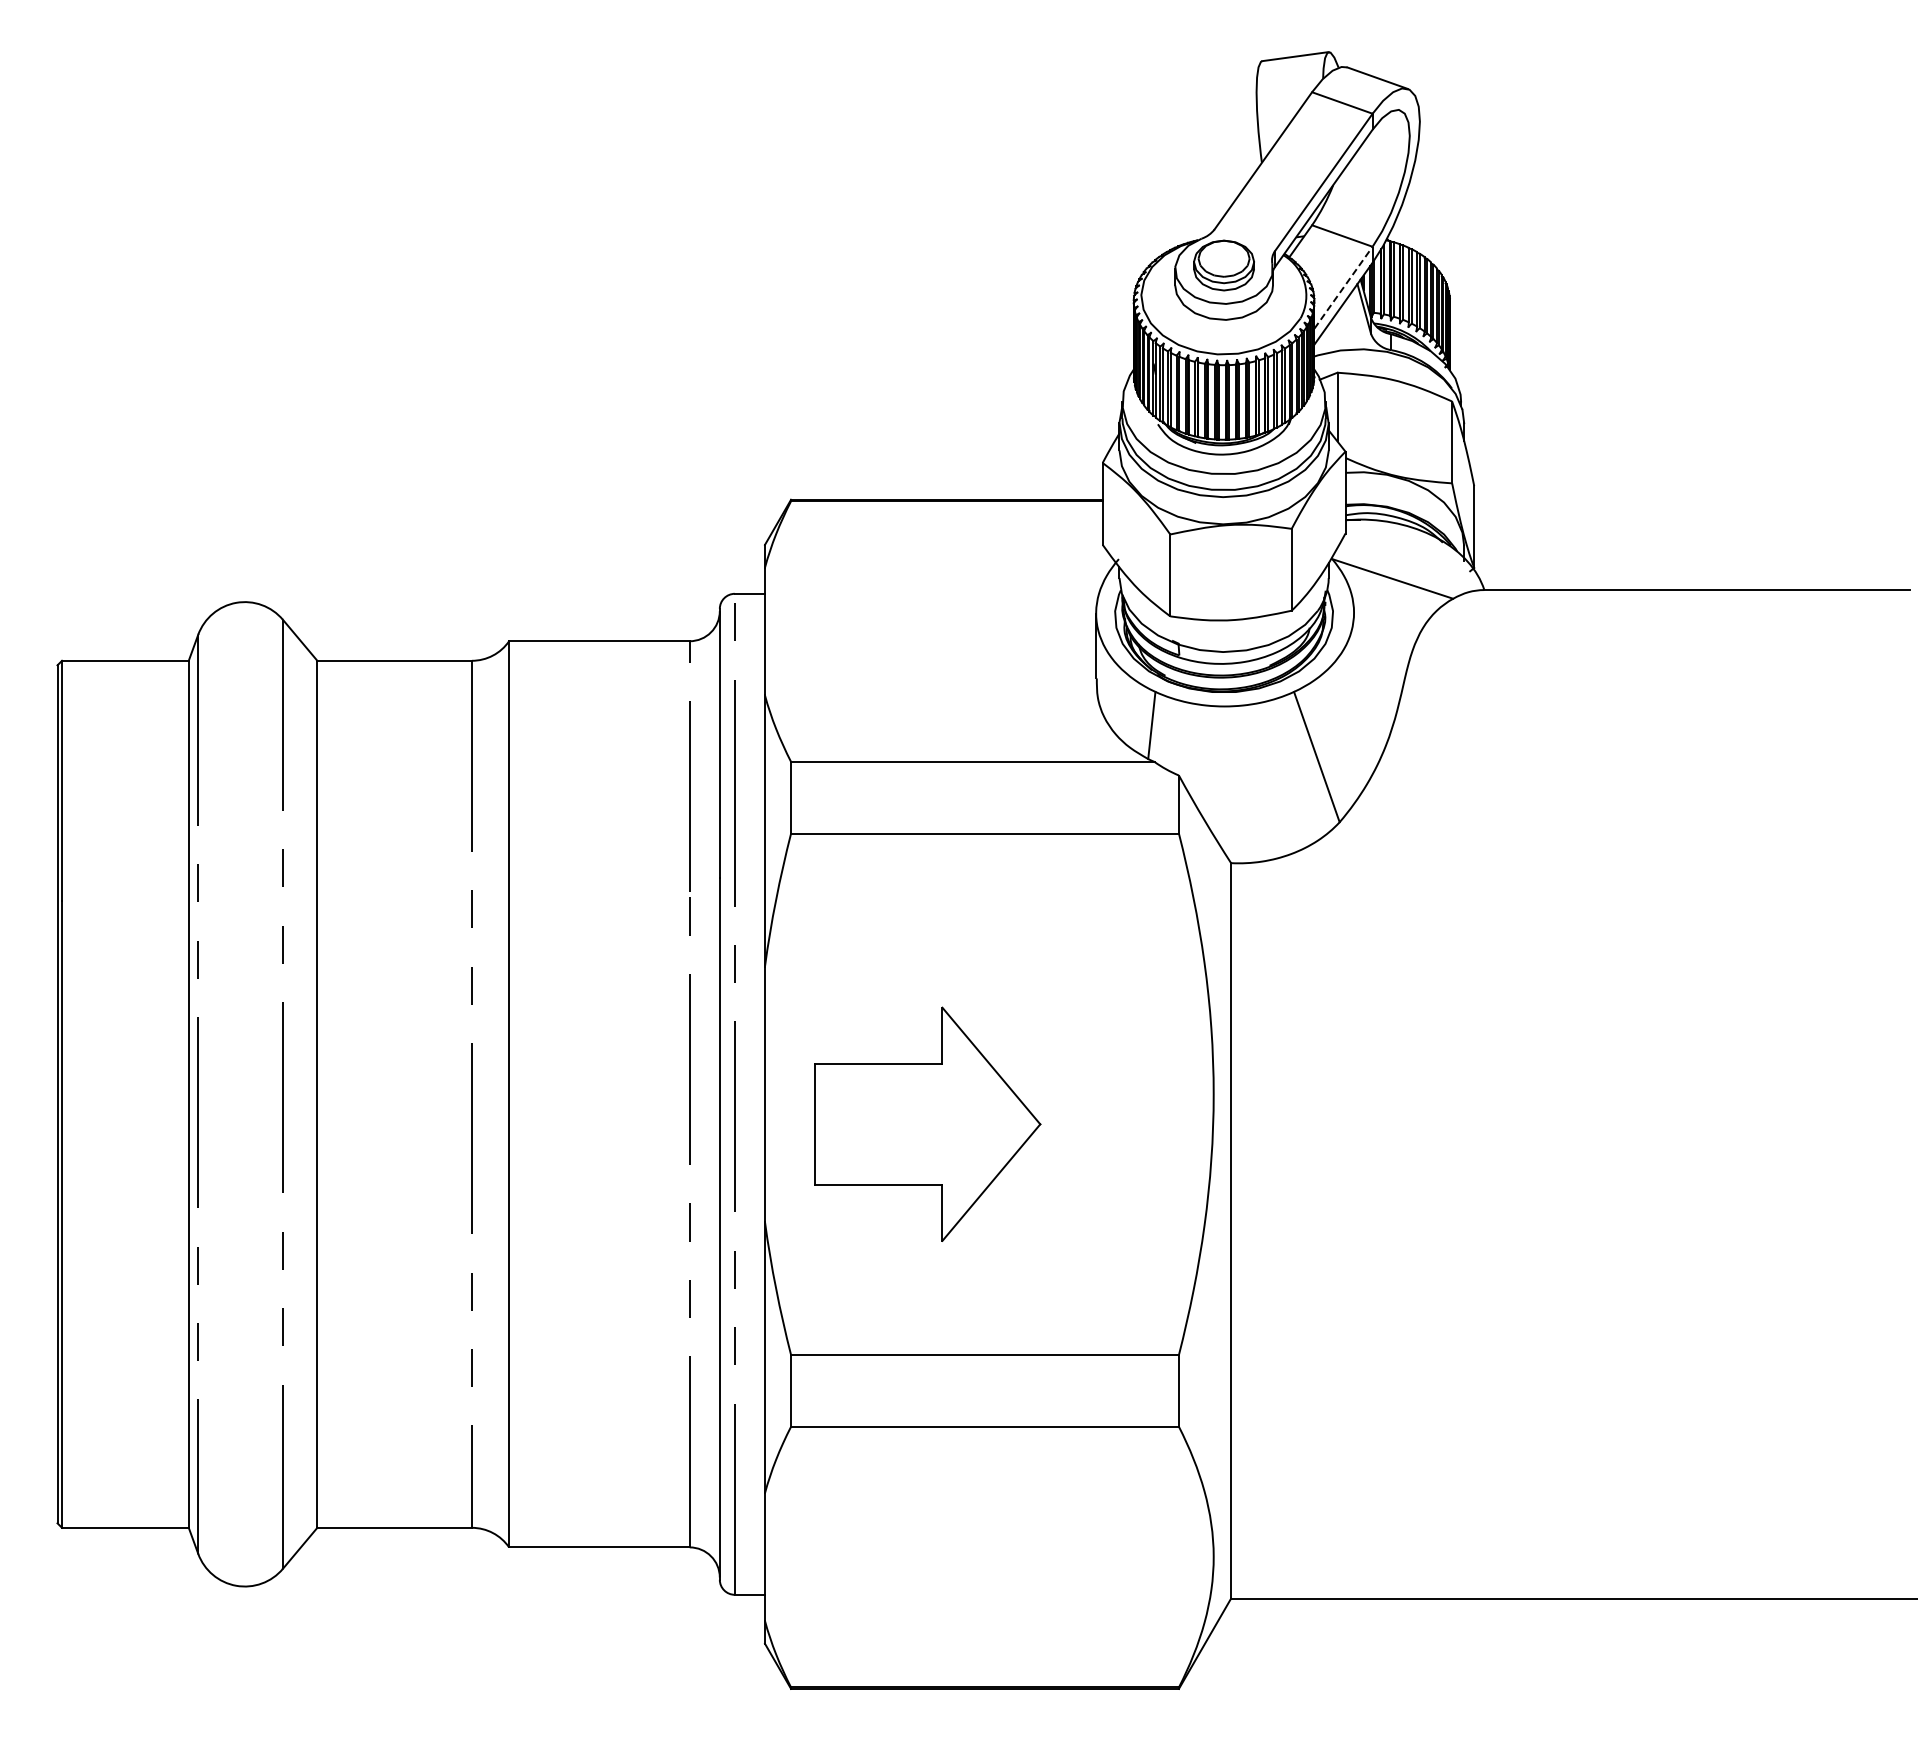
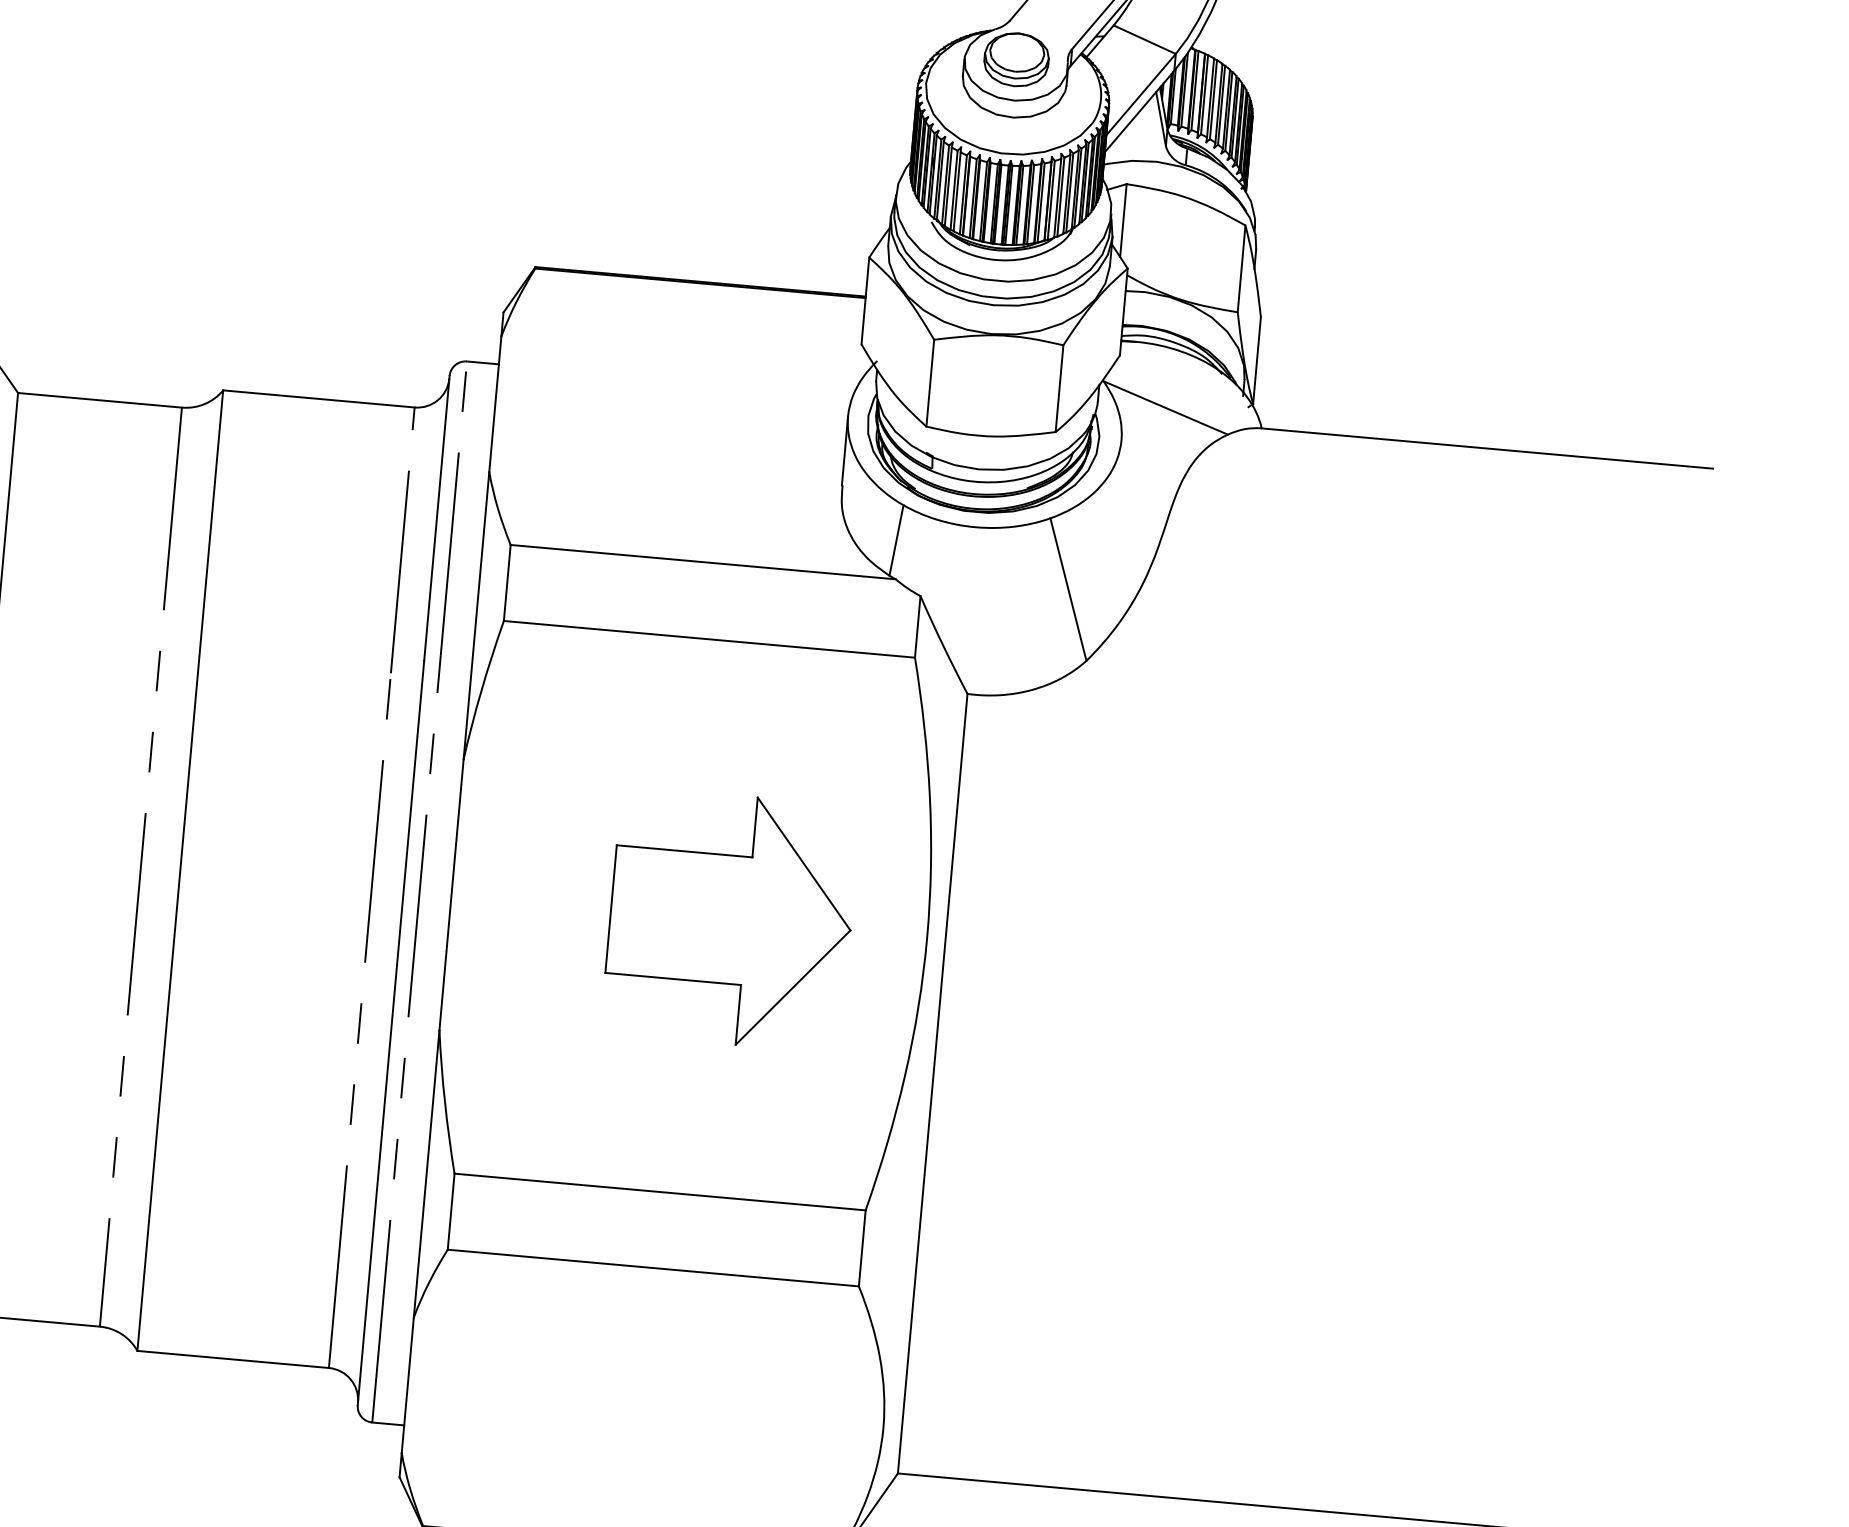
line: (1343, 287) -> (1141, 94), dashed -> solid
part: (927, 1123) -> (730, 918), moved

